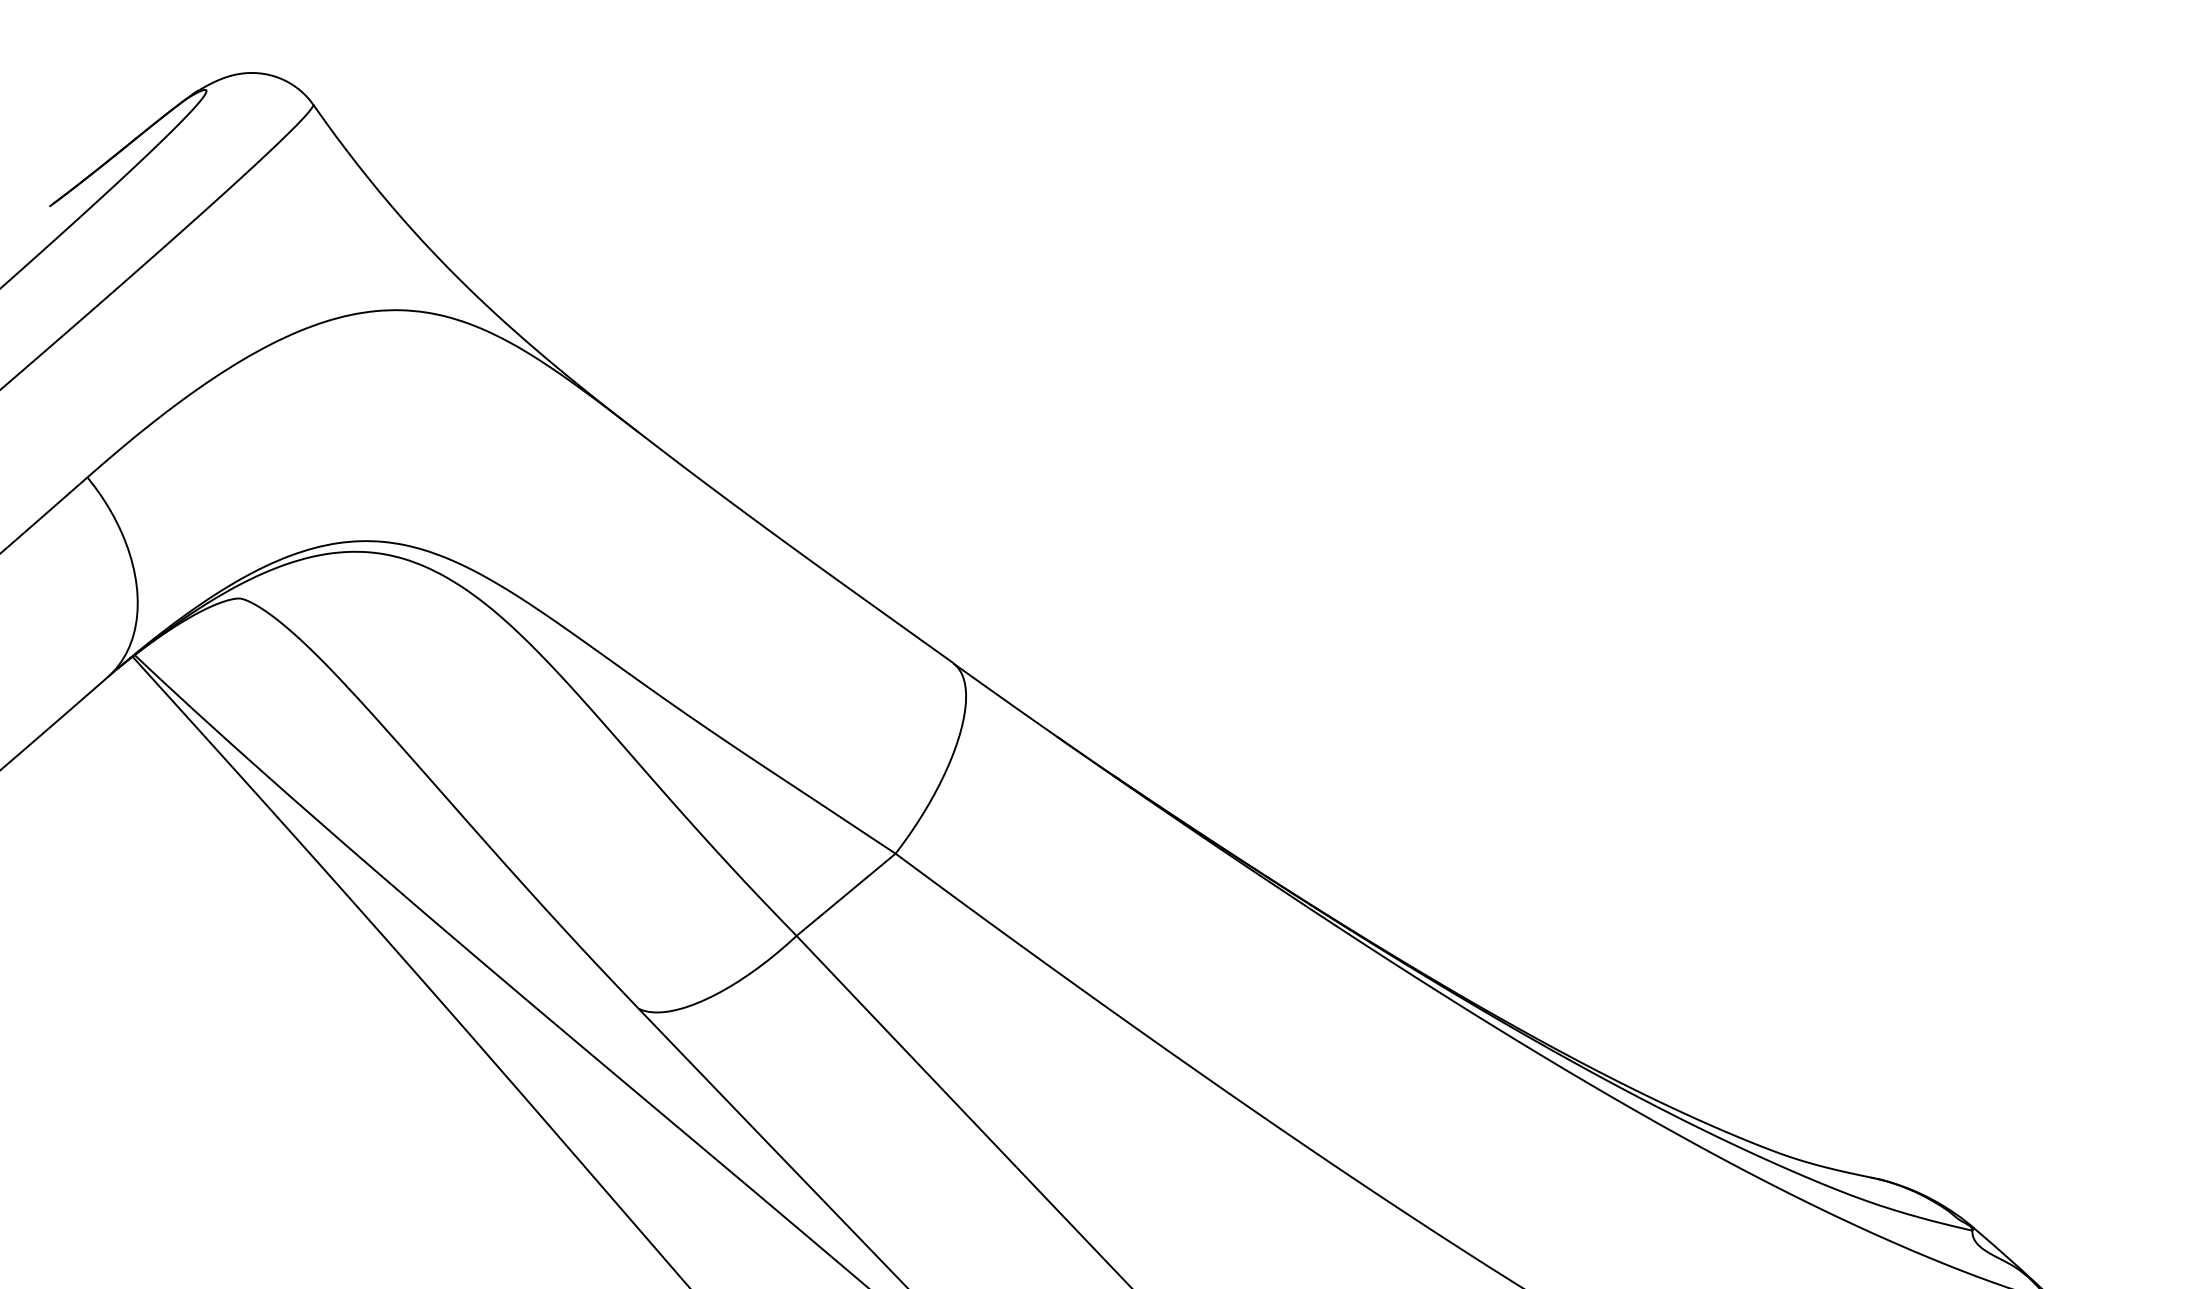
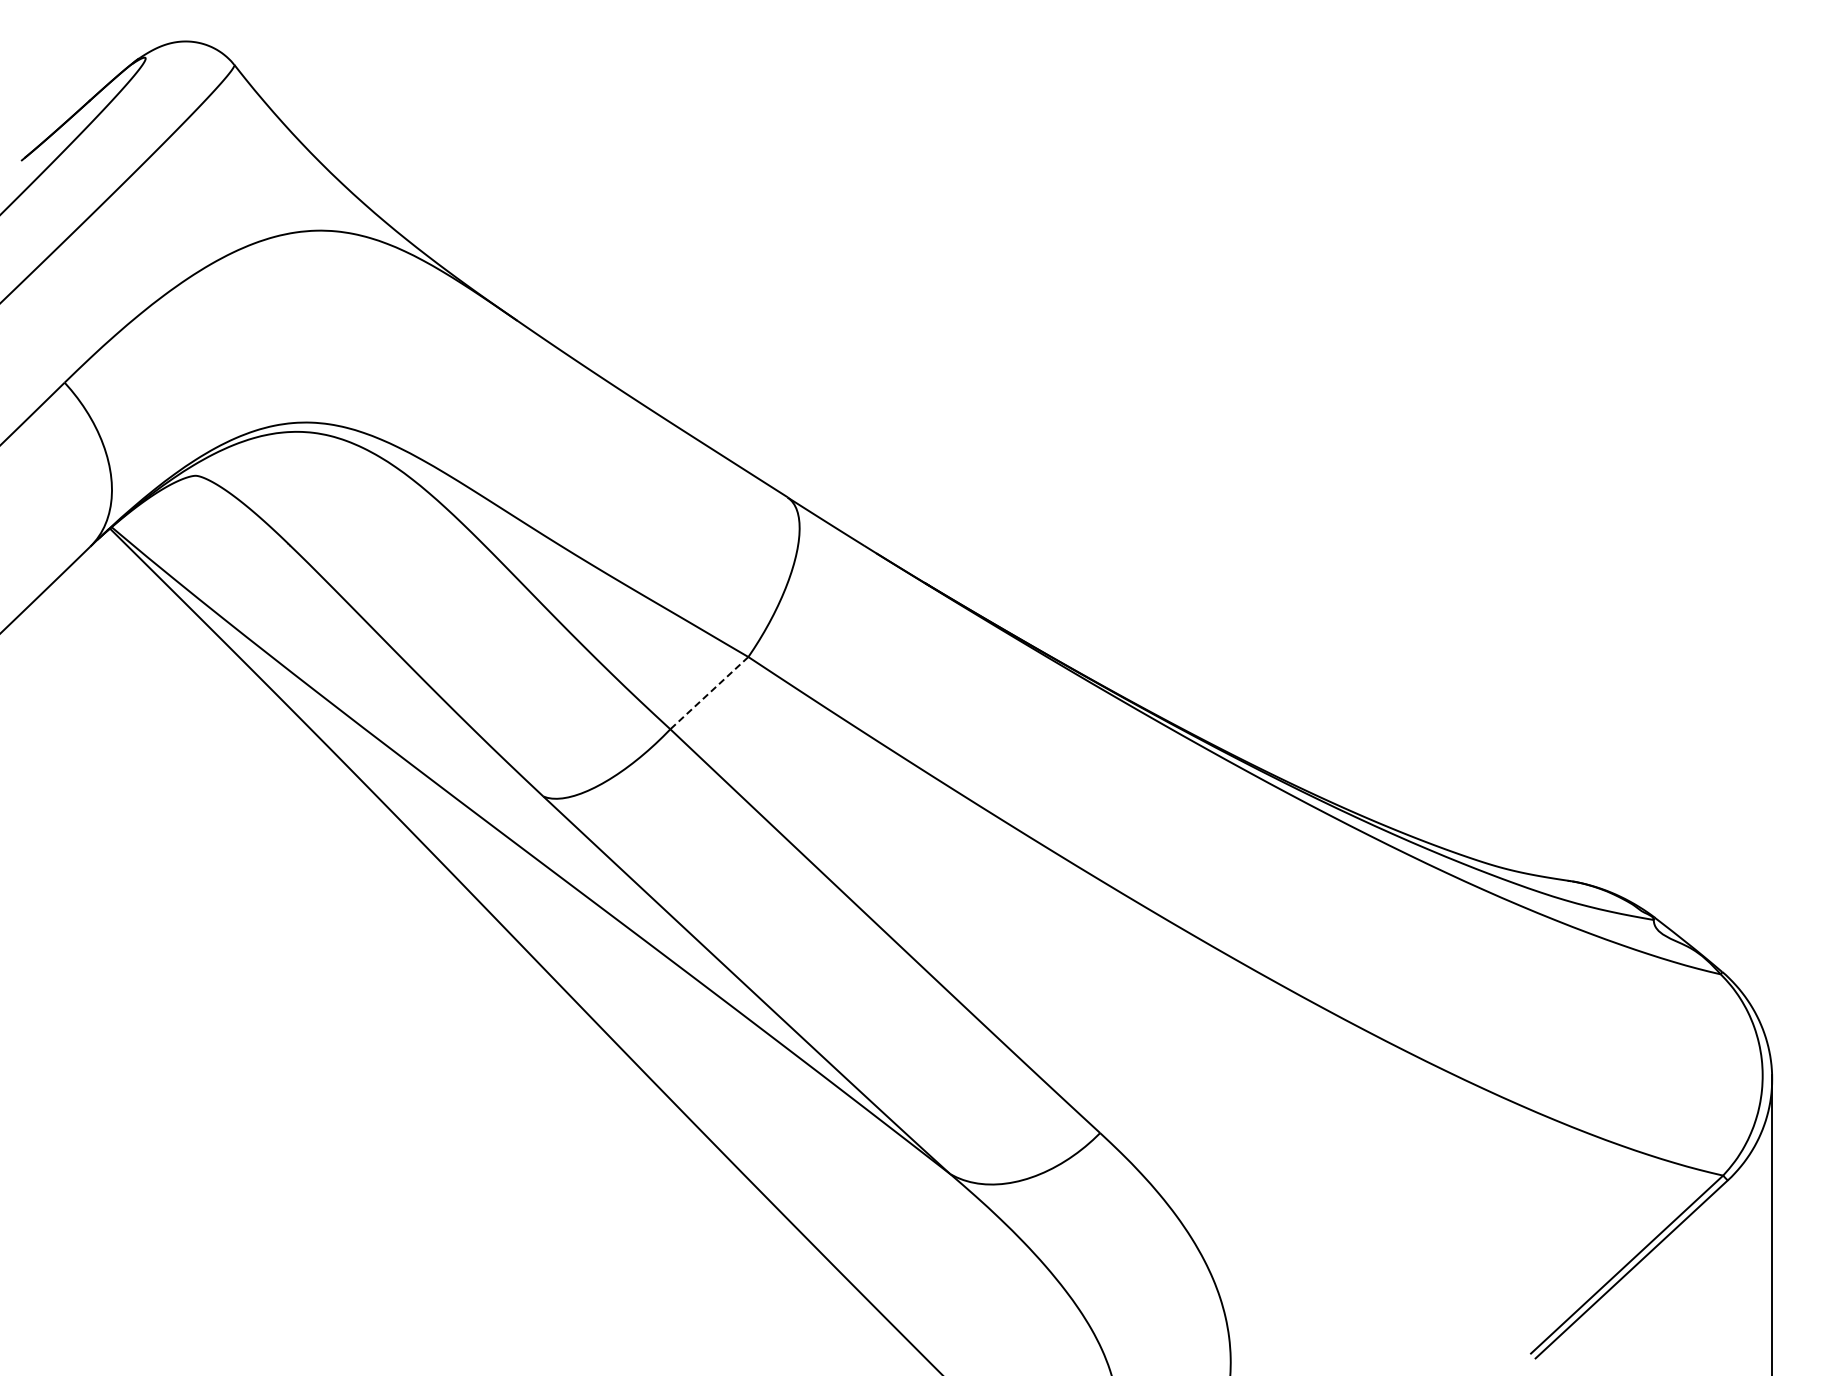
line: (846, 895) -> (709, 693), solid -> dashed

